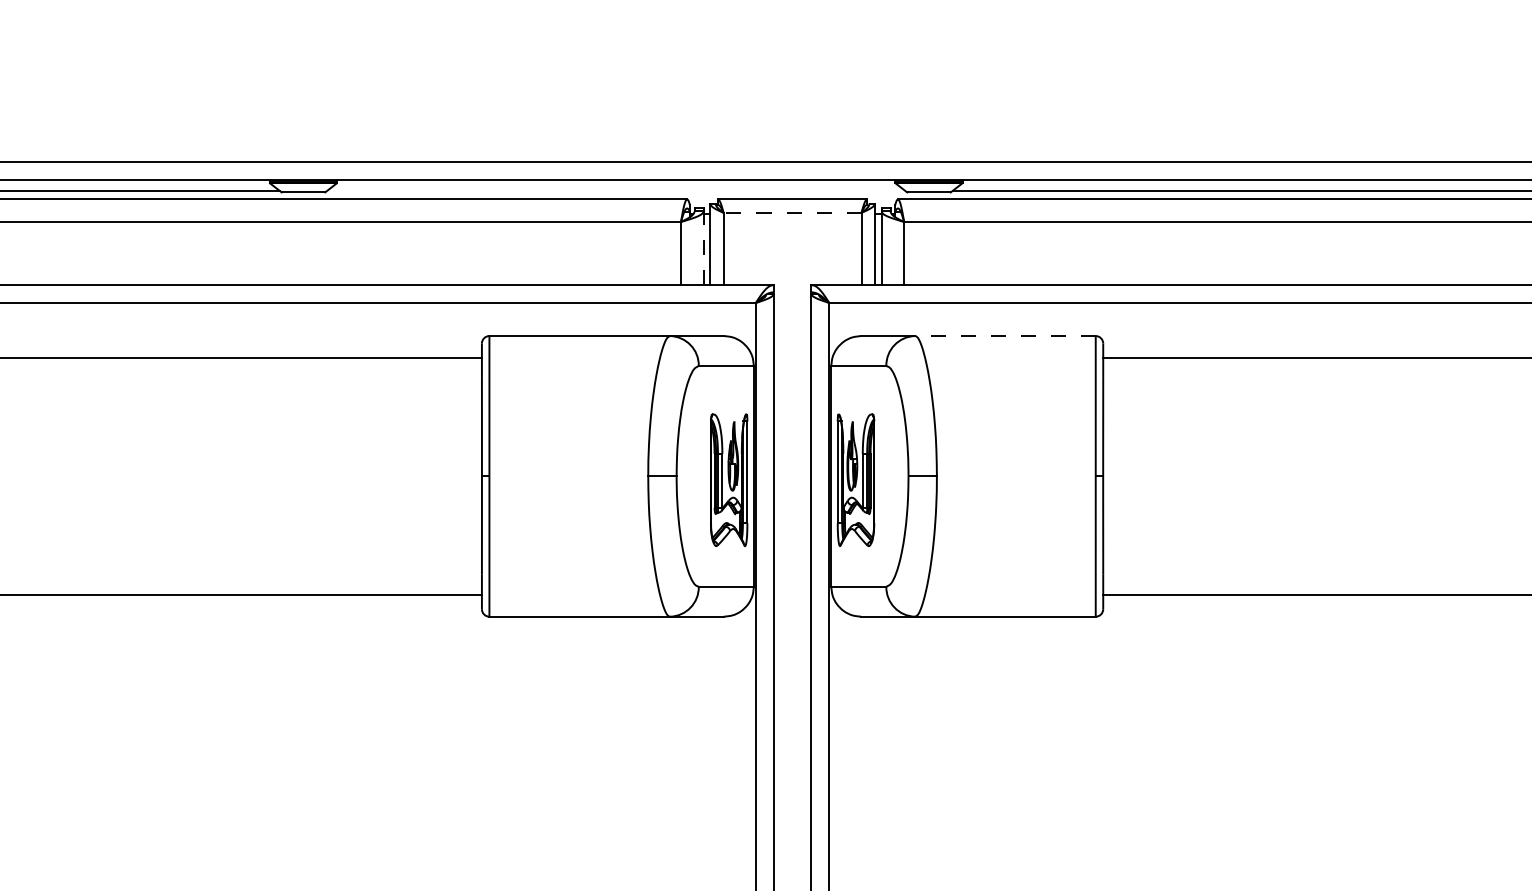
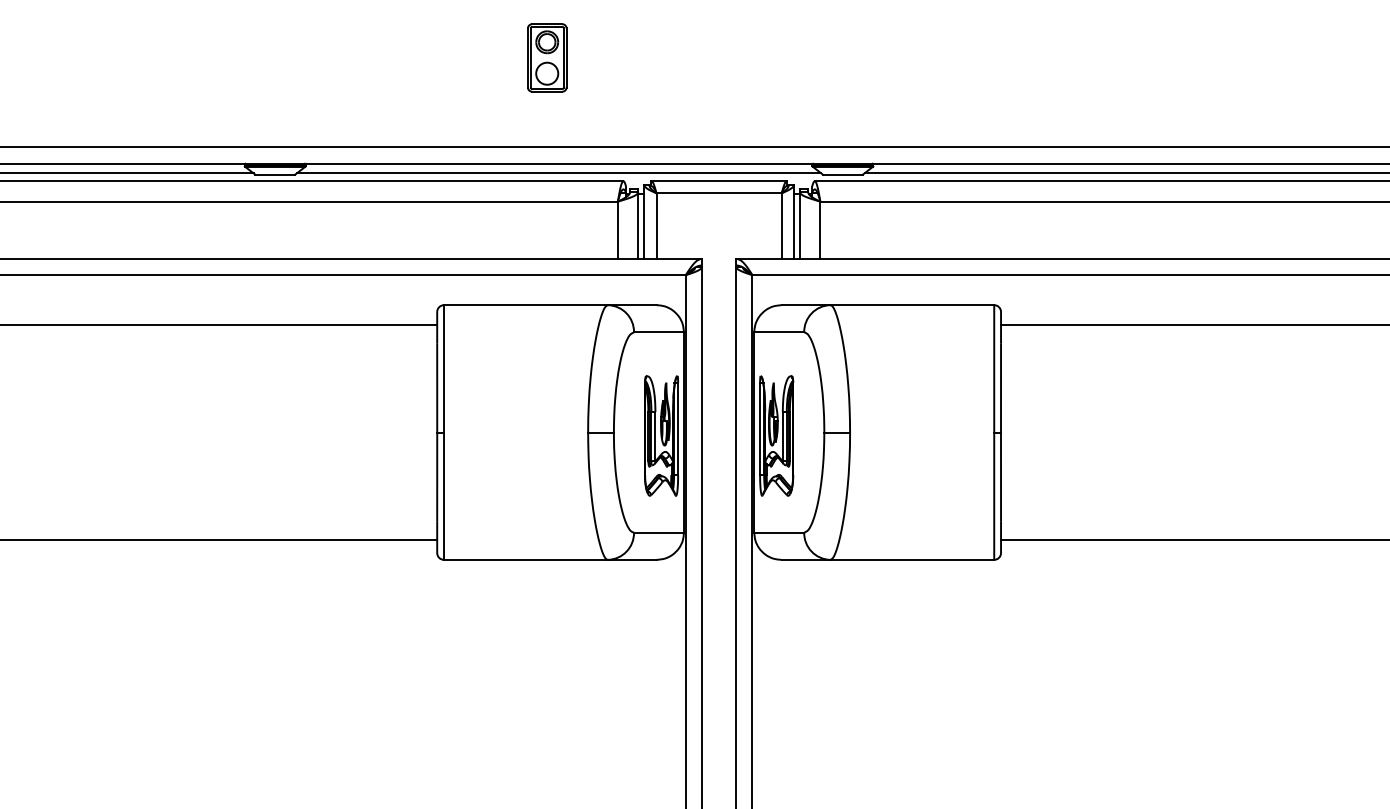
part: (603, 63) -> (547, 57), added
line: (616, 190) -> (559, 173), added
line: (792, 212) -> (719, 193), dashed -> solid
line: (703, 248) -> (638, 225), dashed -> solid
line: (1004, 336) -> (911, 305), dashed -> solid

